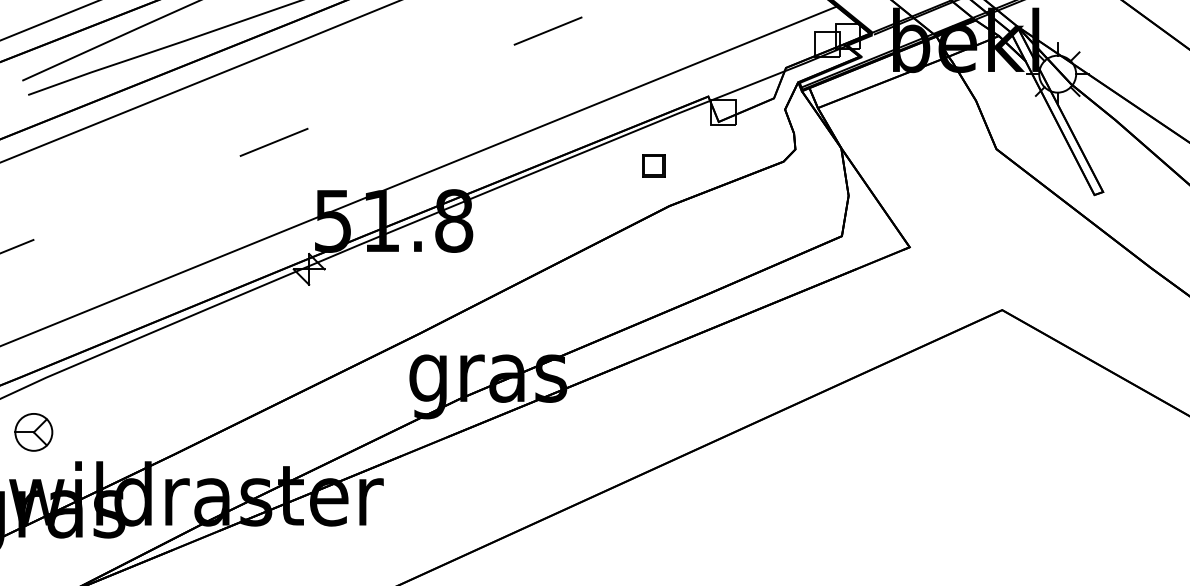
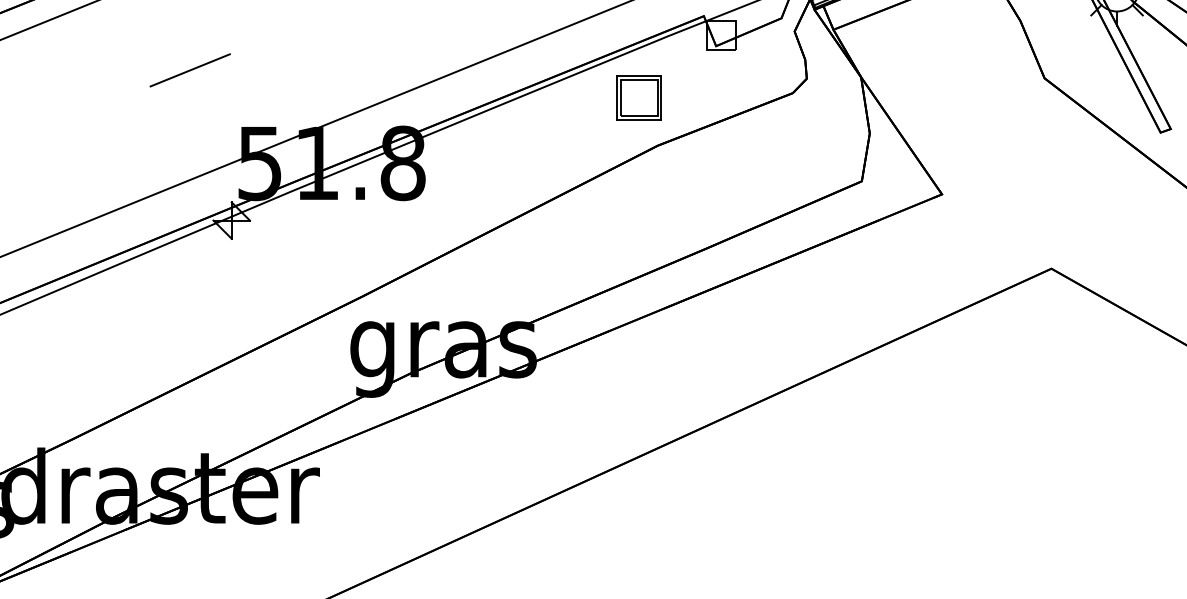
part: (653, 165) -> (638, 97), size x1.67

